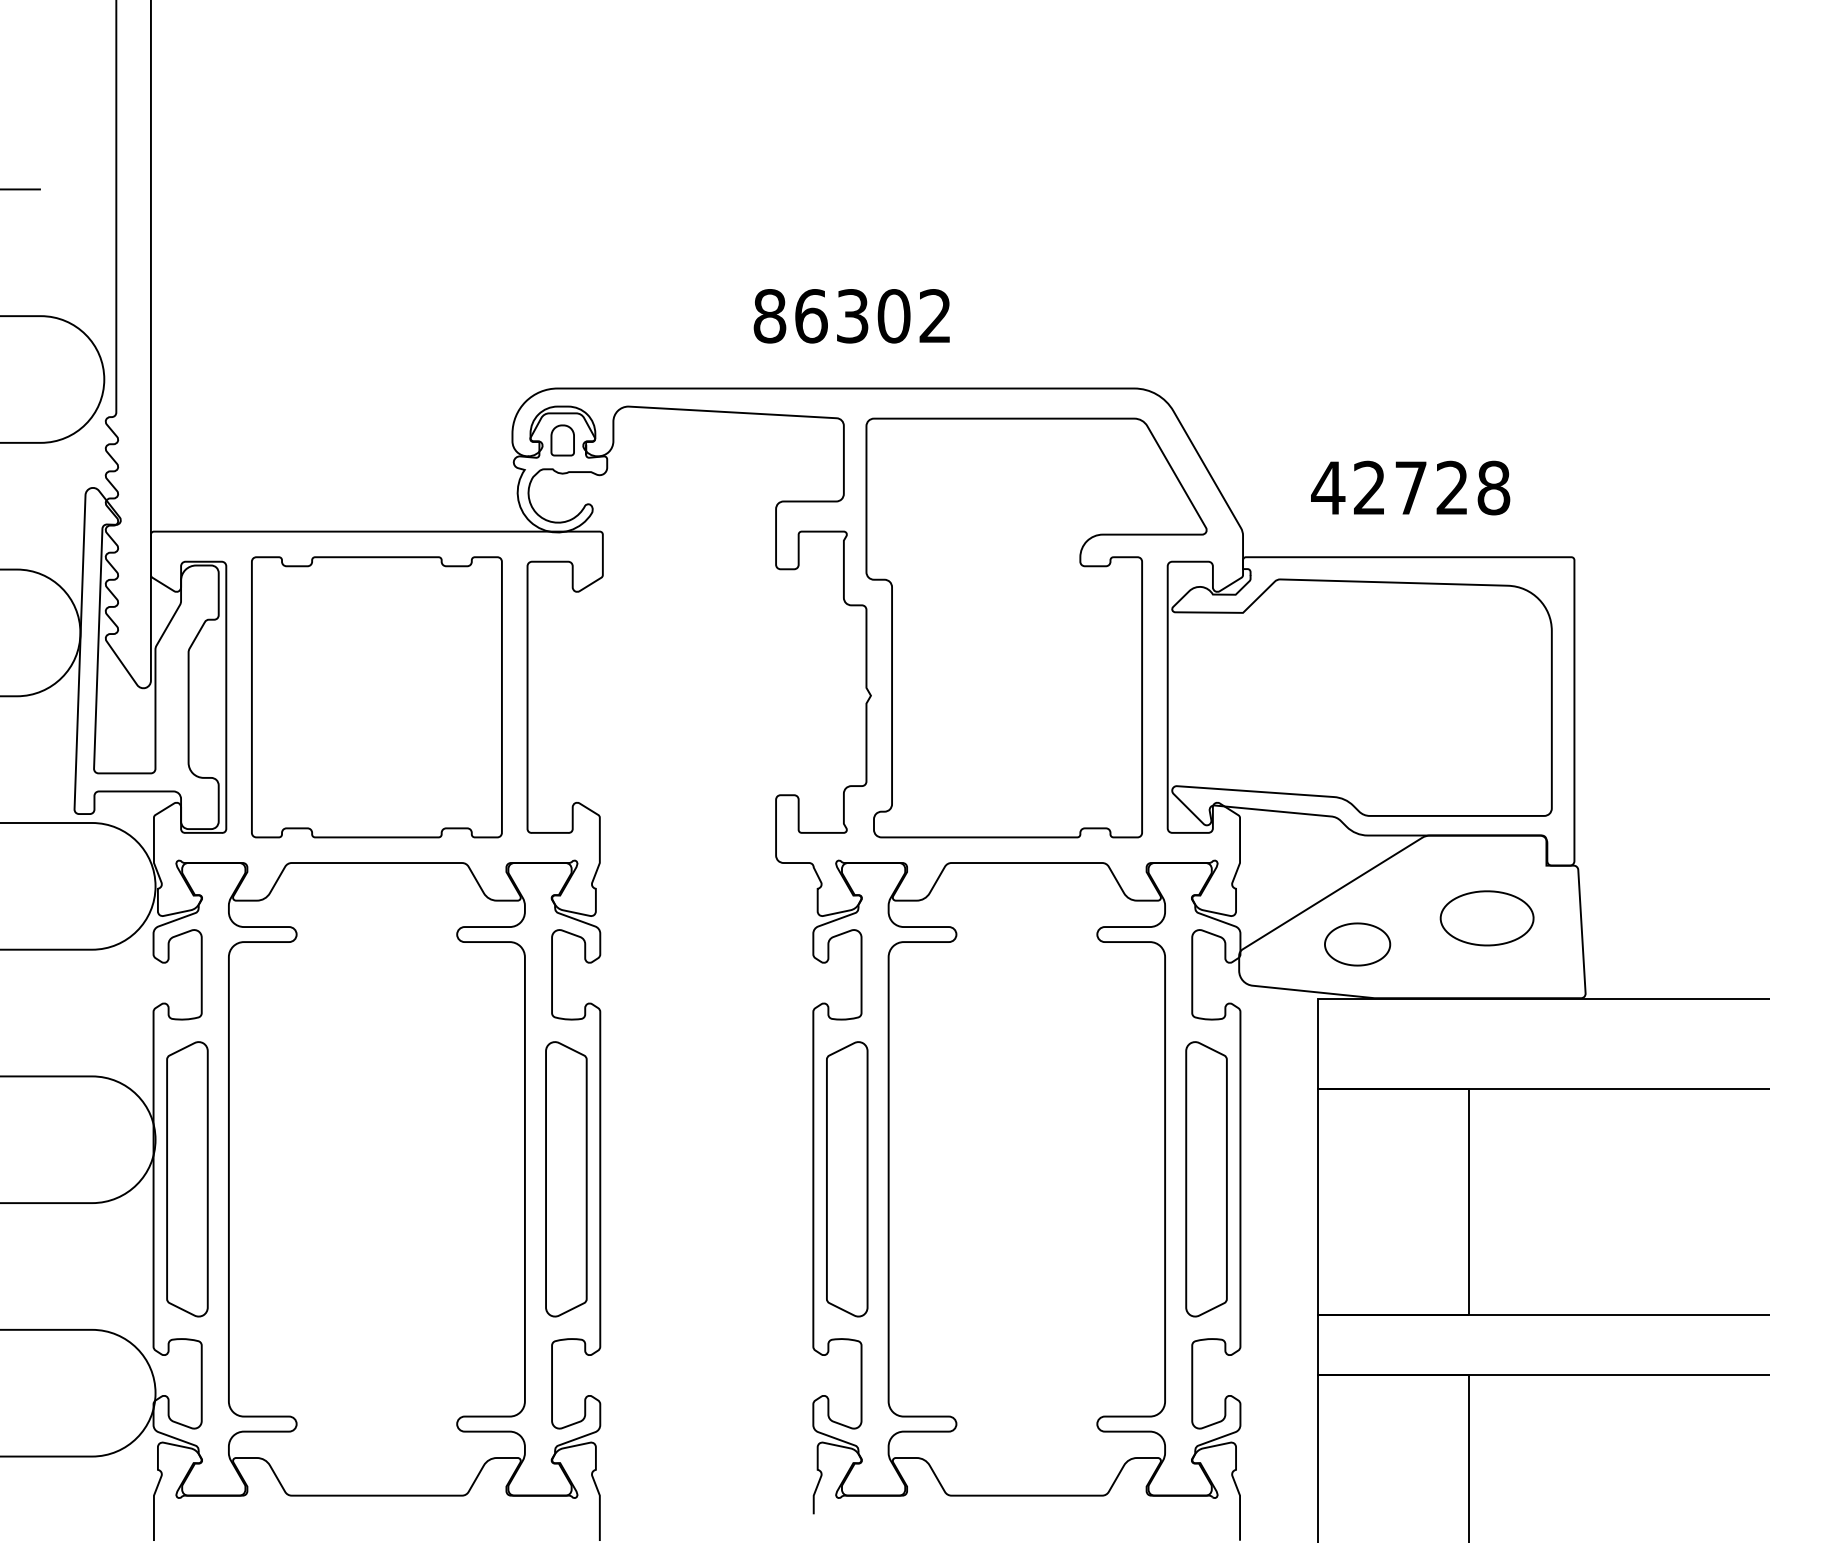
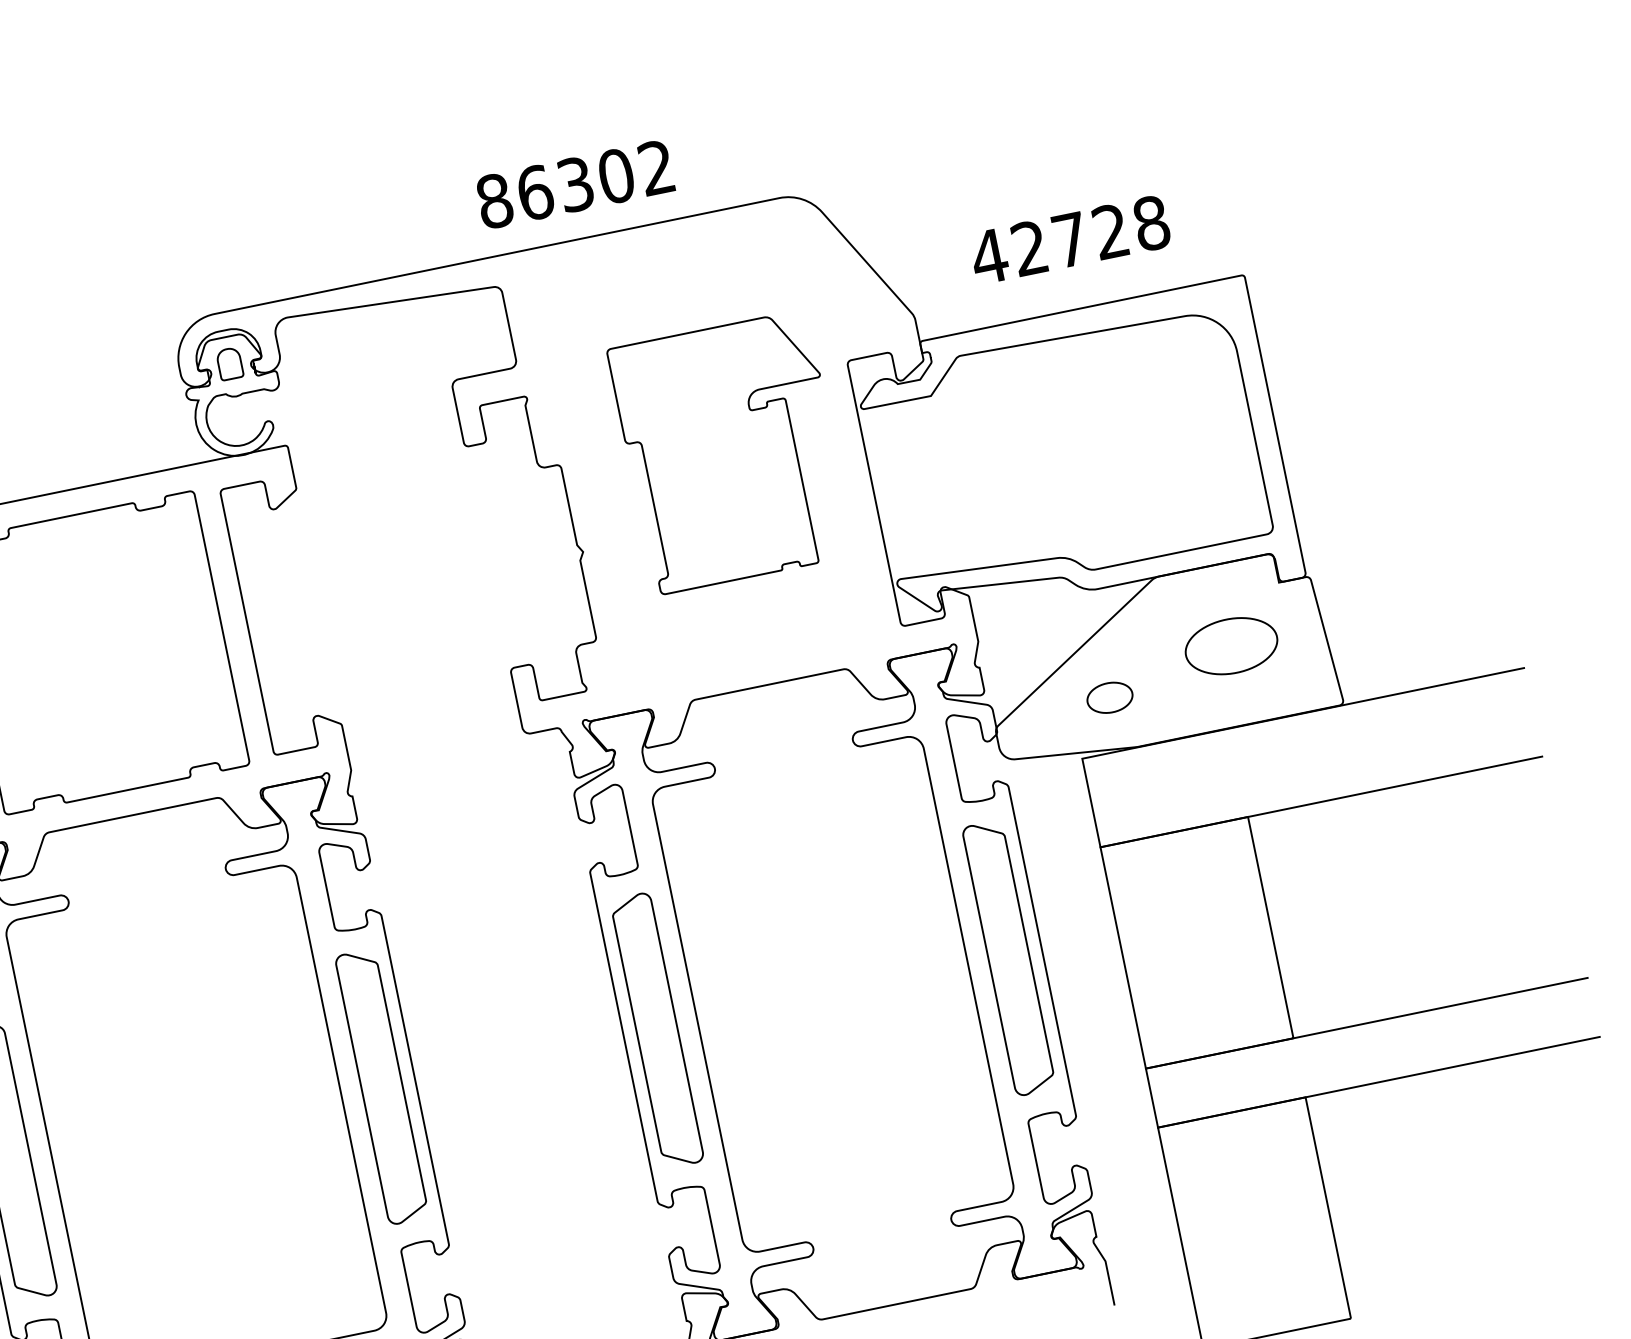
text: (851, 316) -> (574, 184), moved
part: (1036, 627) -> (731, 451), size x0.6
part: (1357, 944) -> (1109, 697), size x0.7

